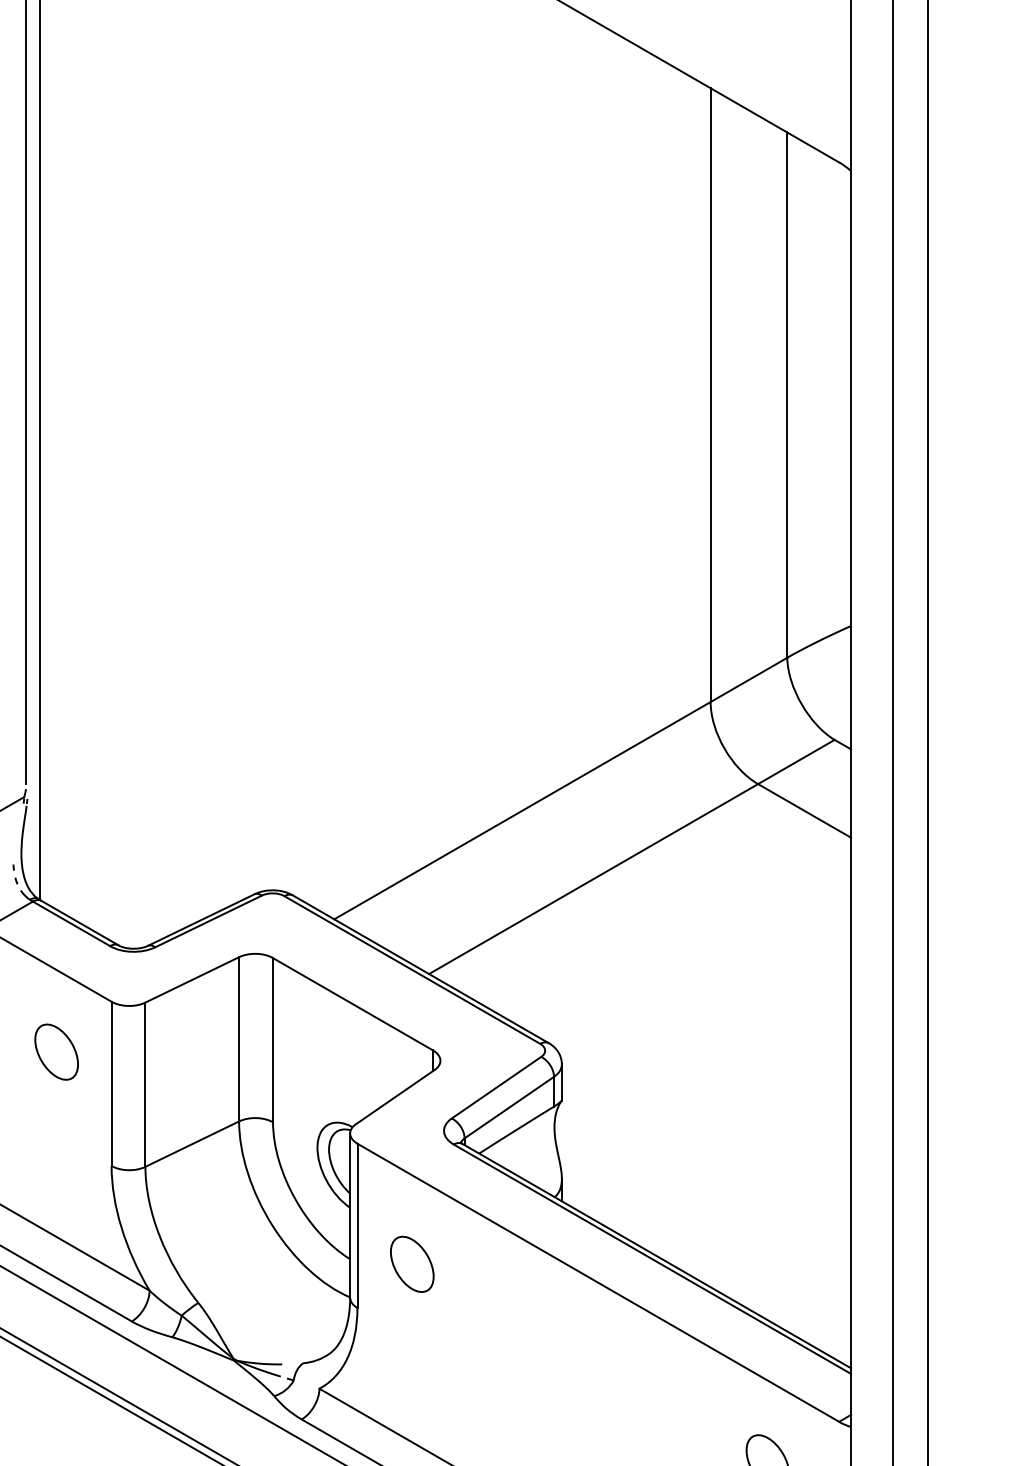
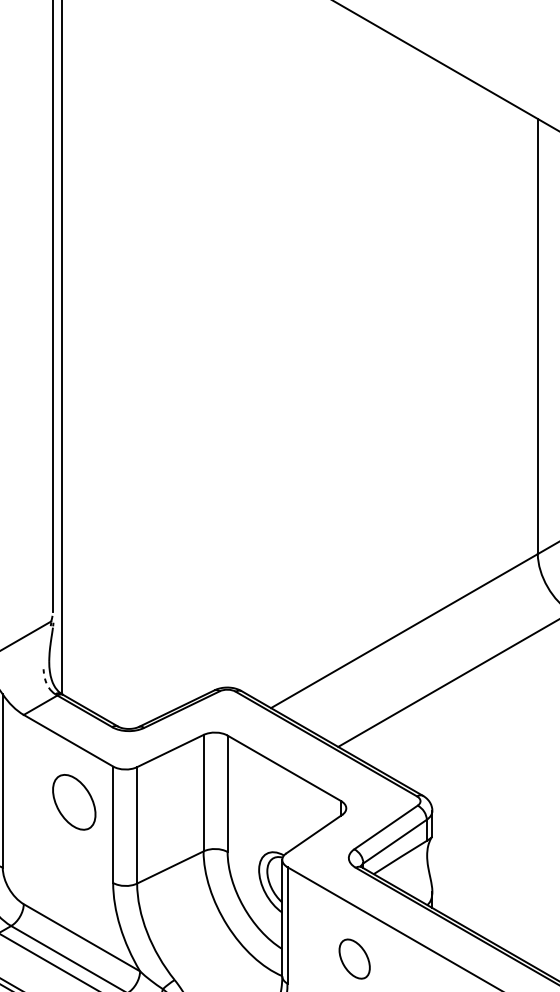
part: (56, 1051) -> (74, 801), size x1.4
part: (412, 1263) -> (354, 958), moved

